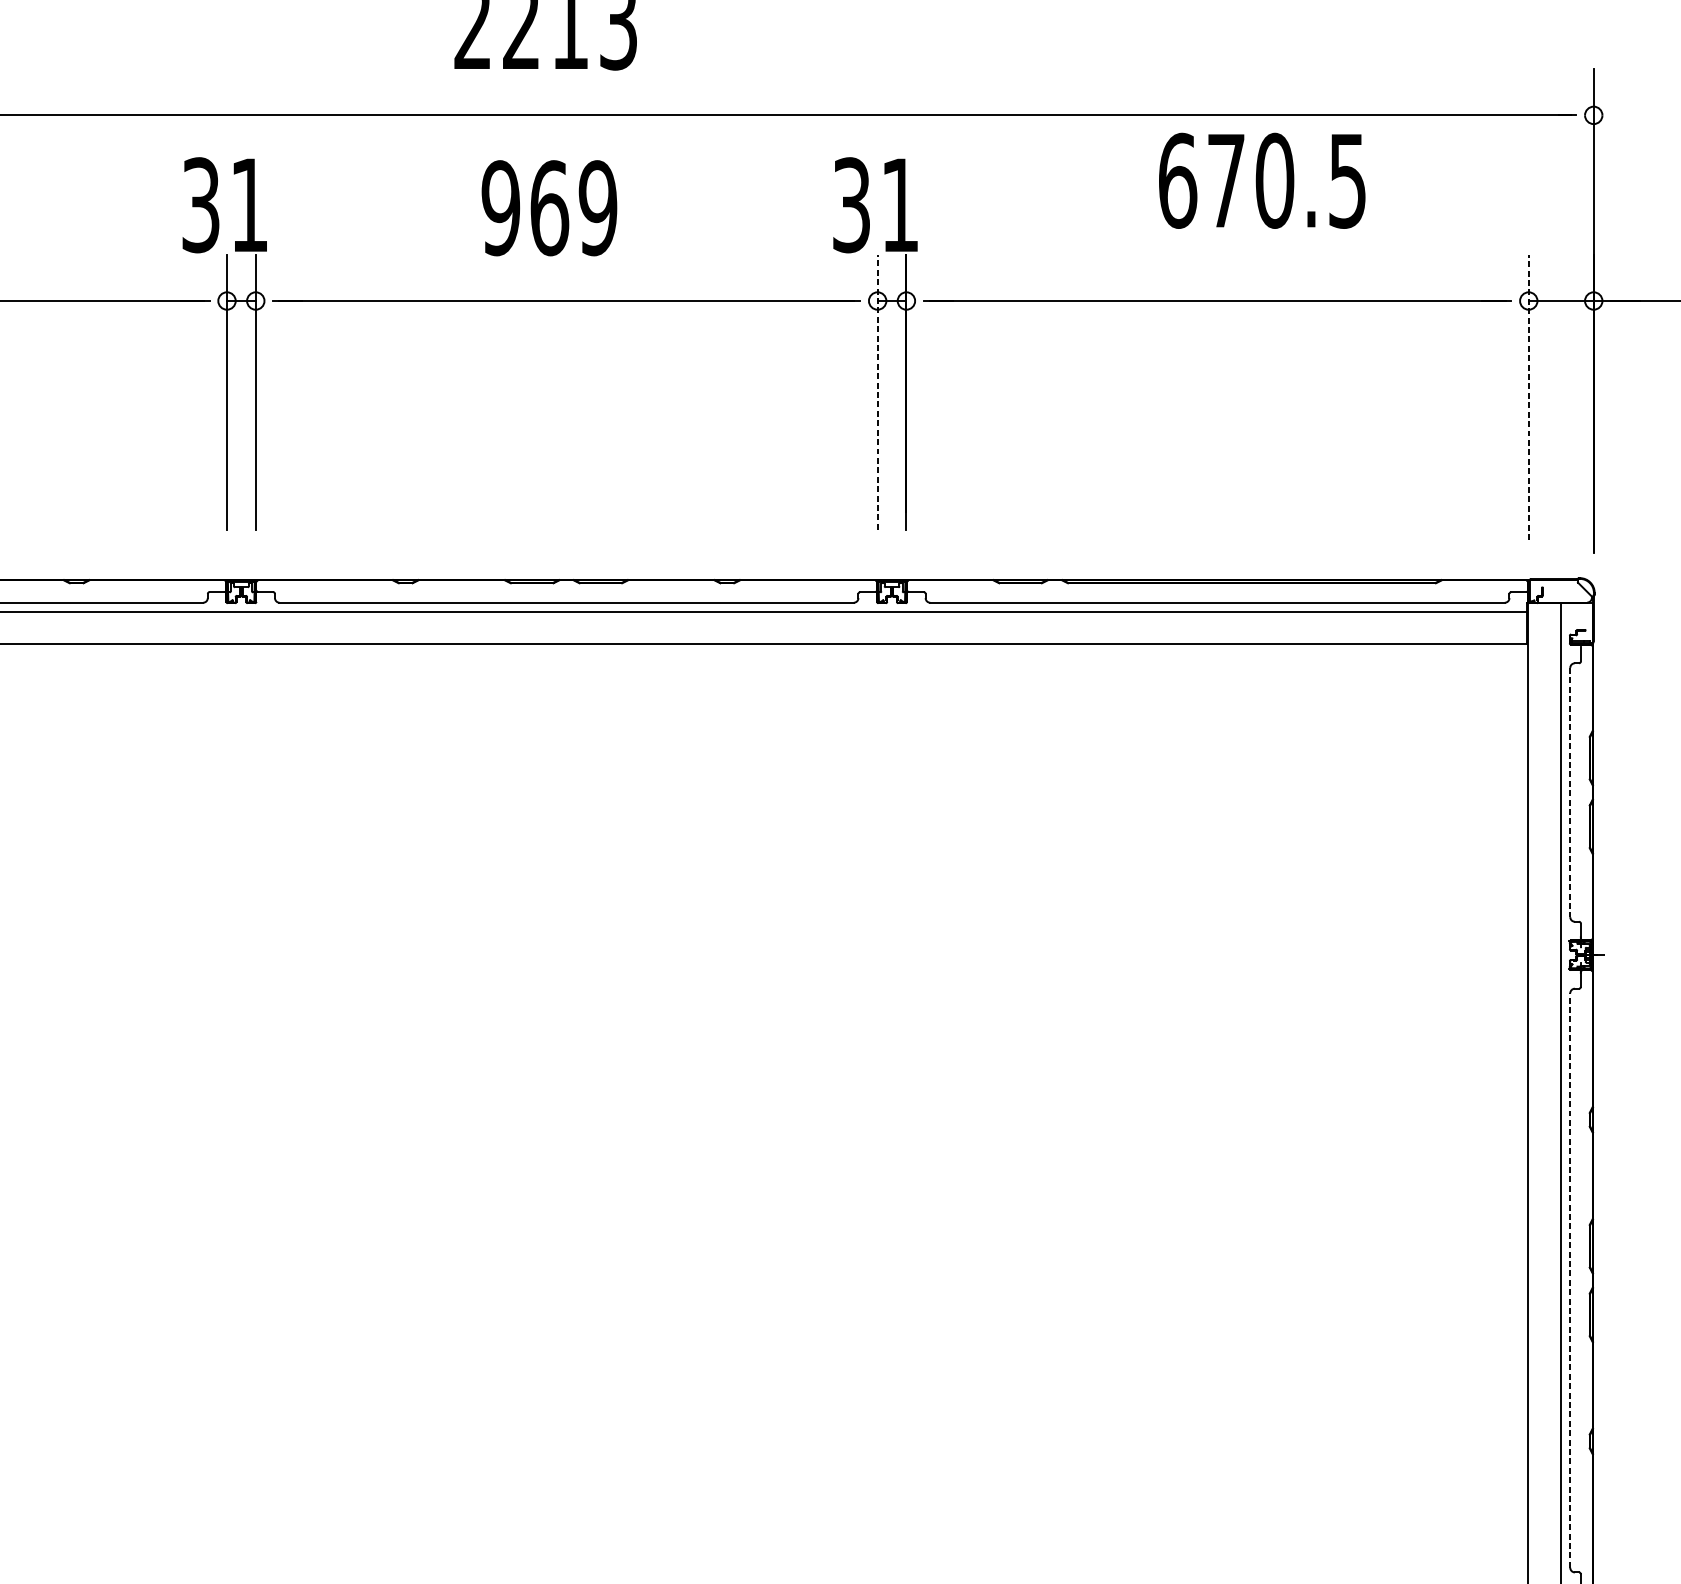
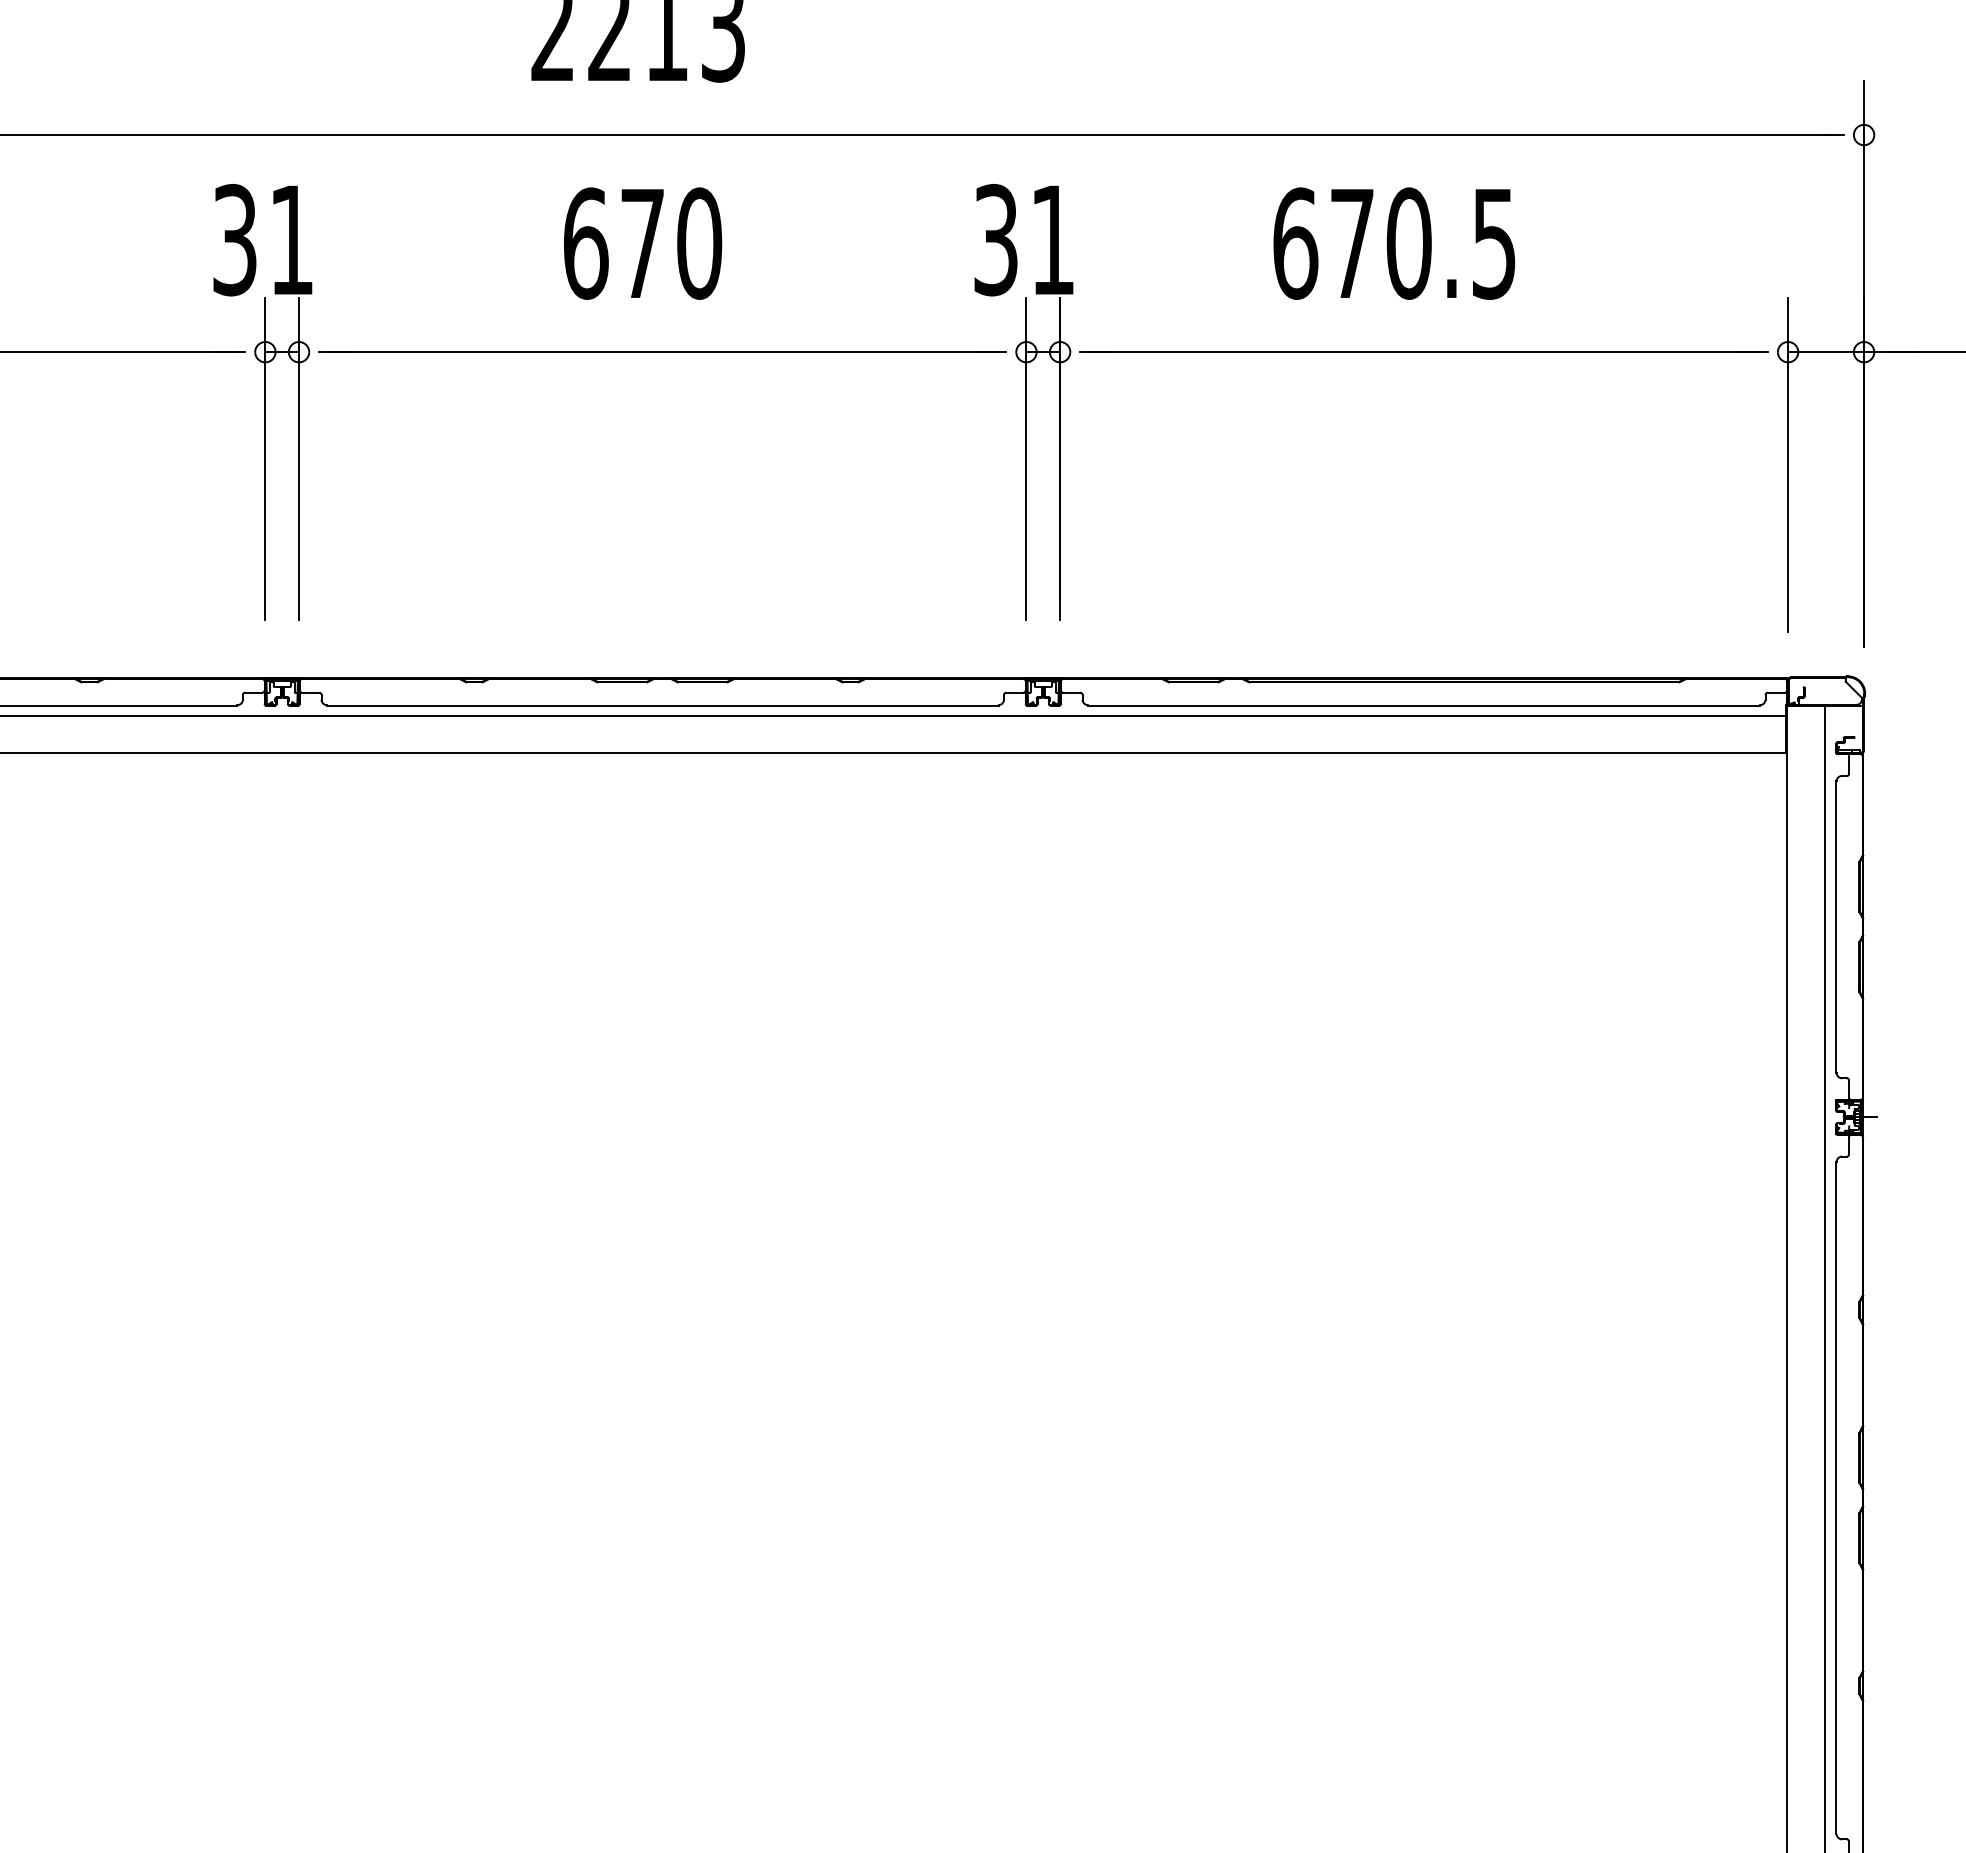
text: (1262, 180) -> (1394, 243), moved
text: (549, 208) -> (642, 243), 969 -> 670
line: (877, 391) -> (1026, 458), dashed -> solid
line: (1529, 397) -> (1788, 464), dashed -> solid
line: (1570, 792) -> (1836, 927), dashed -> solid
line: (1570, 1280) -> (1836, 1497), dashed -> solid

